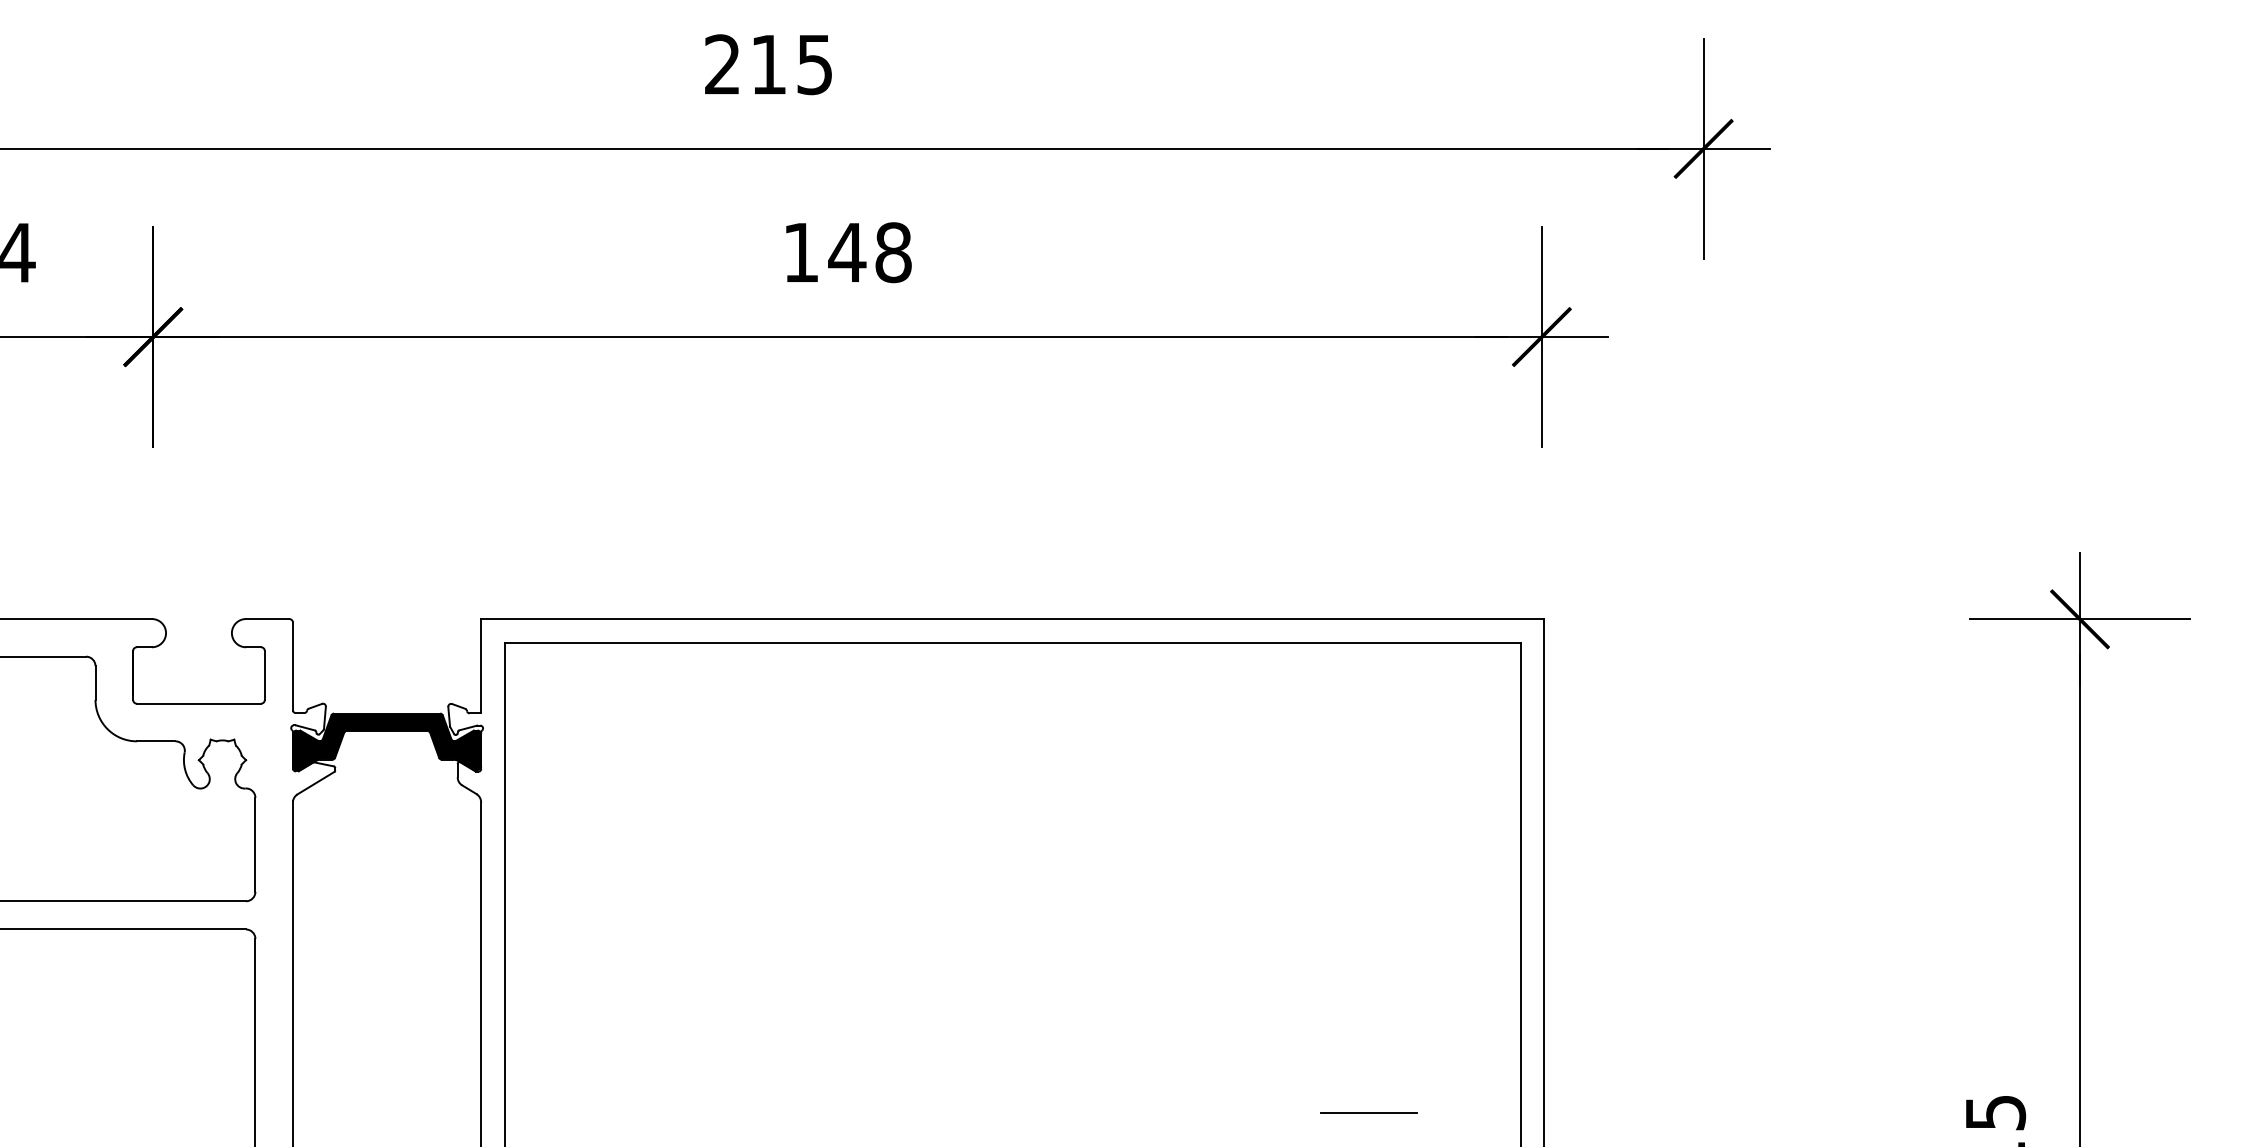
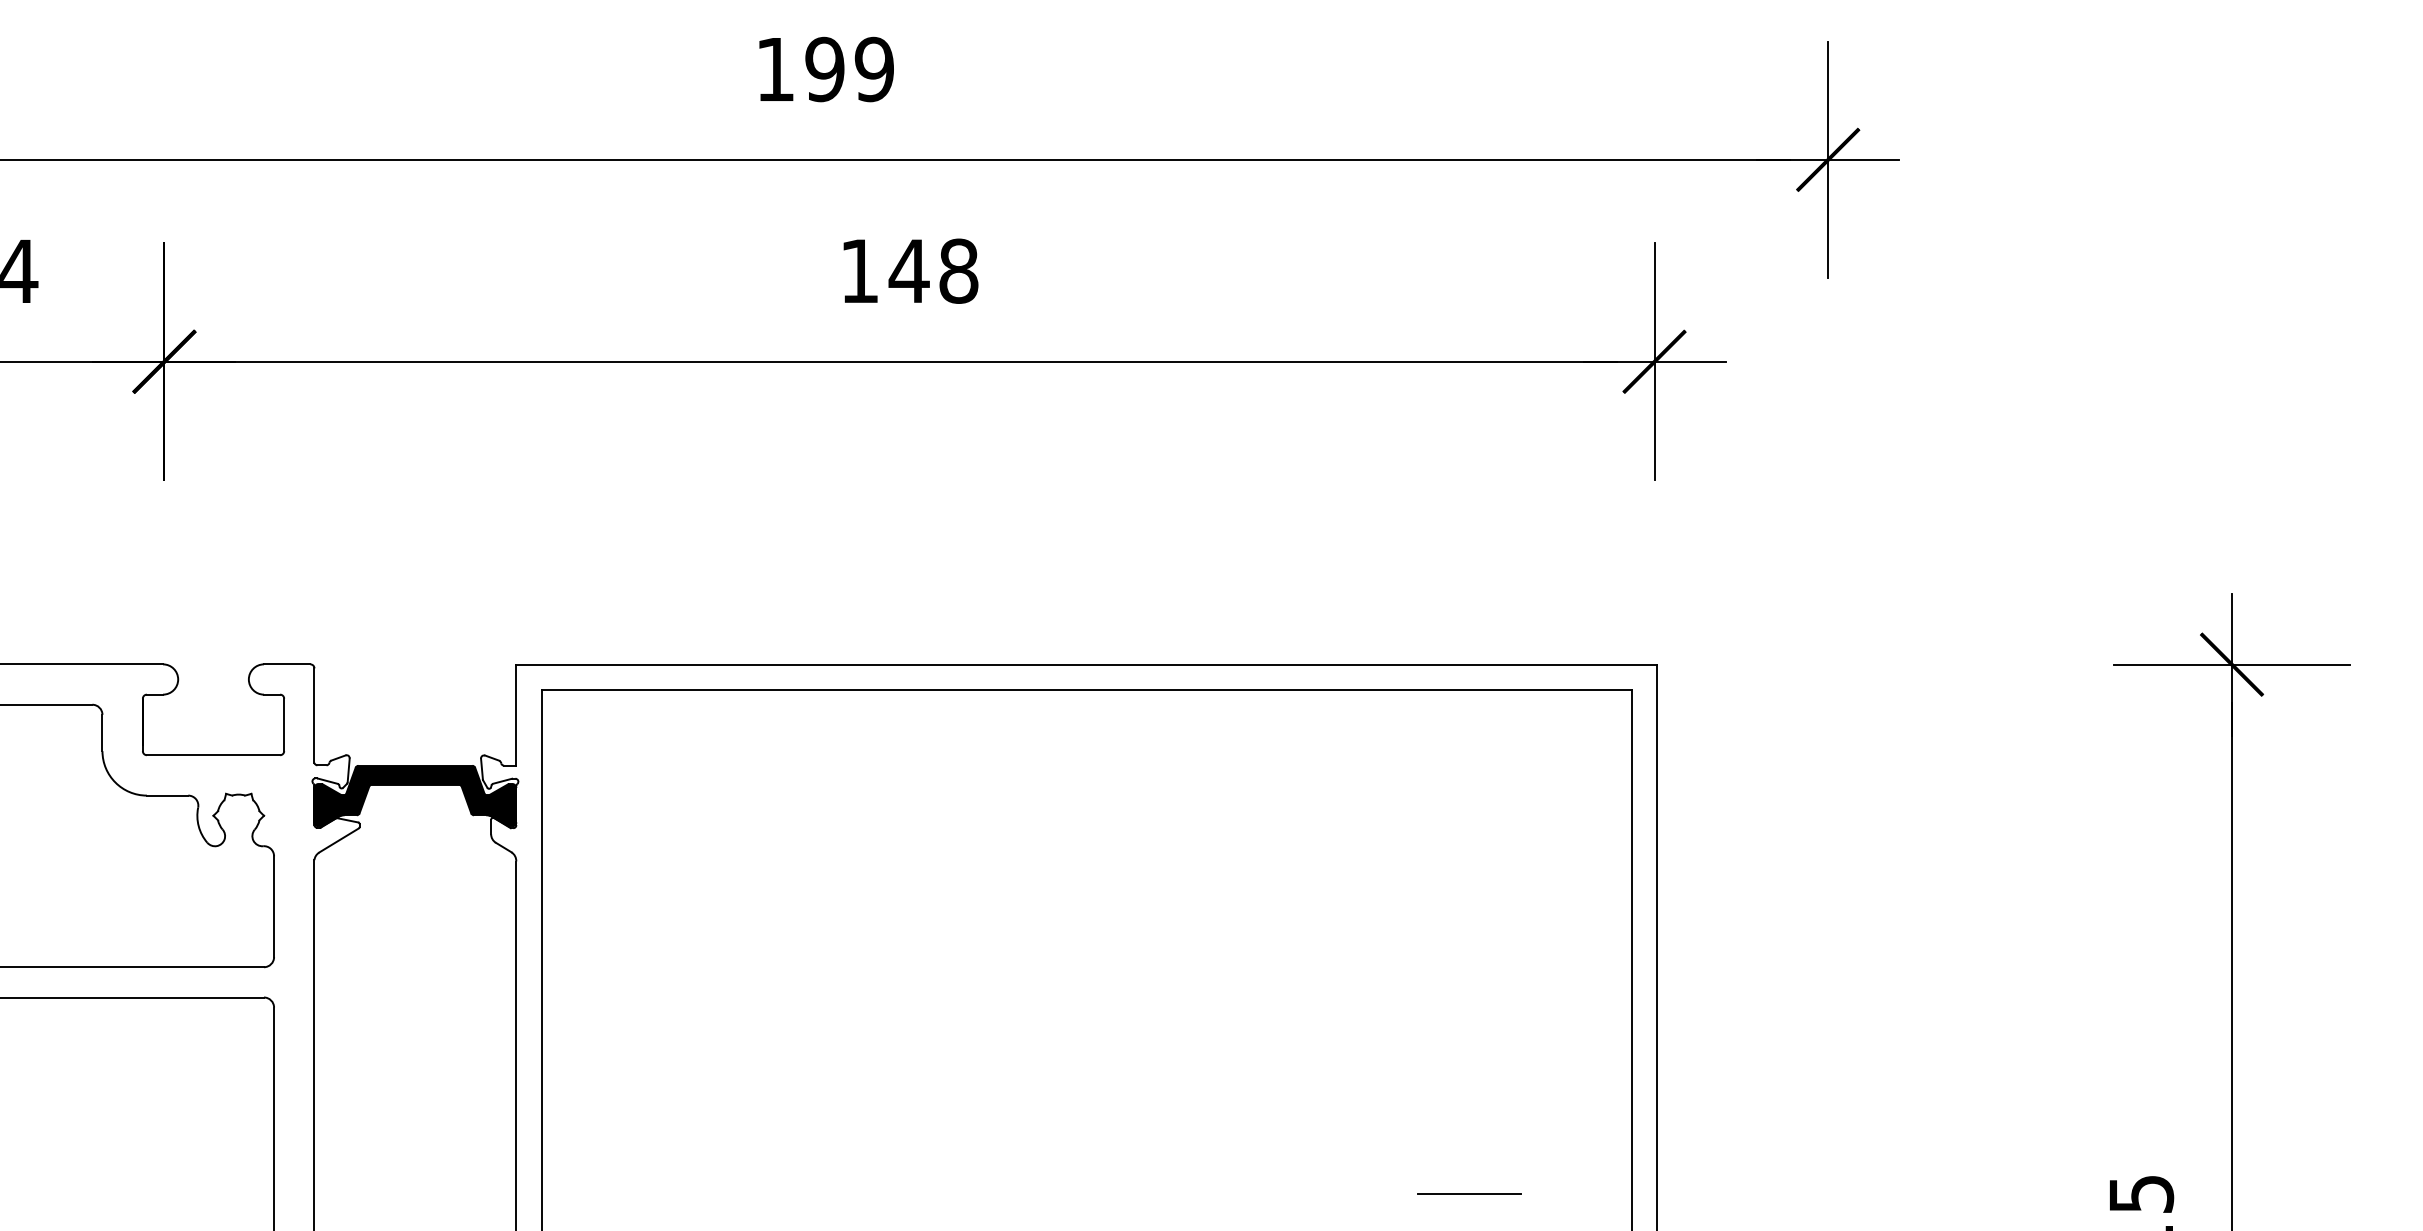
text: (768, 64) -> (824, 69), 215 -> 199

